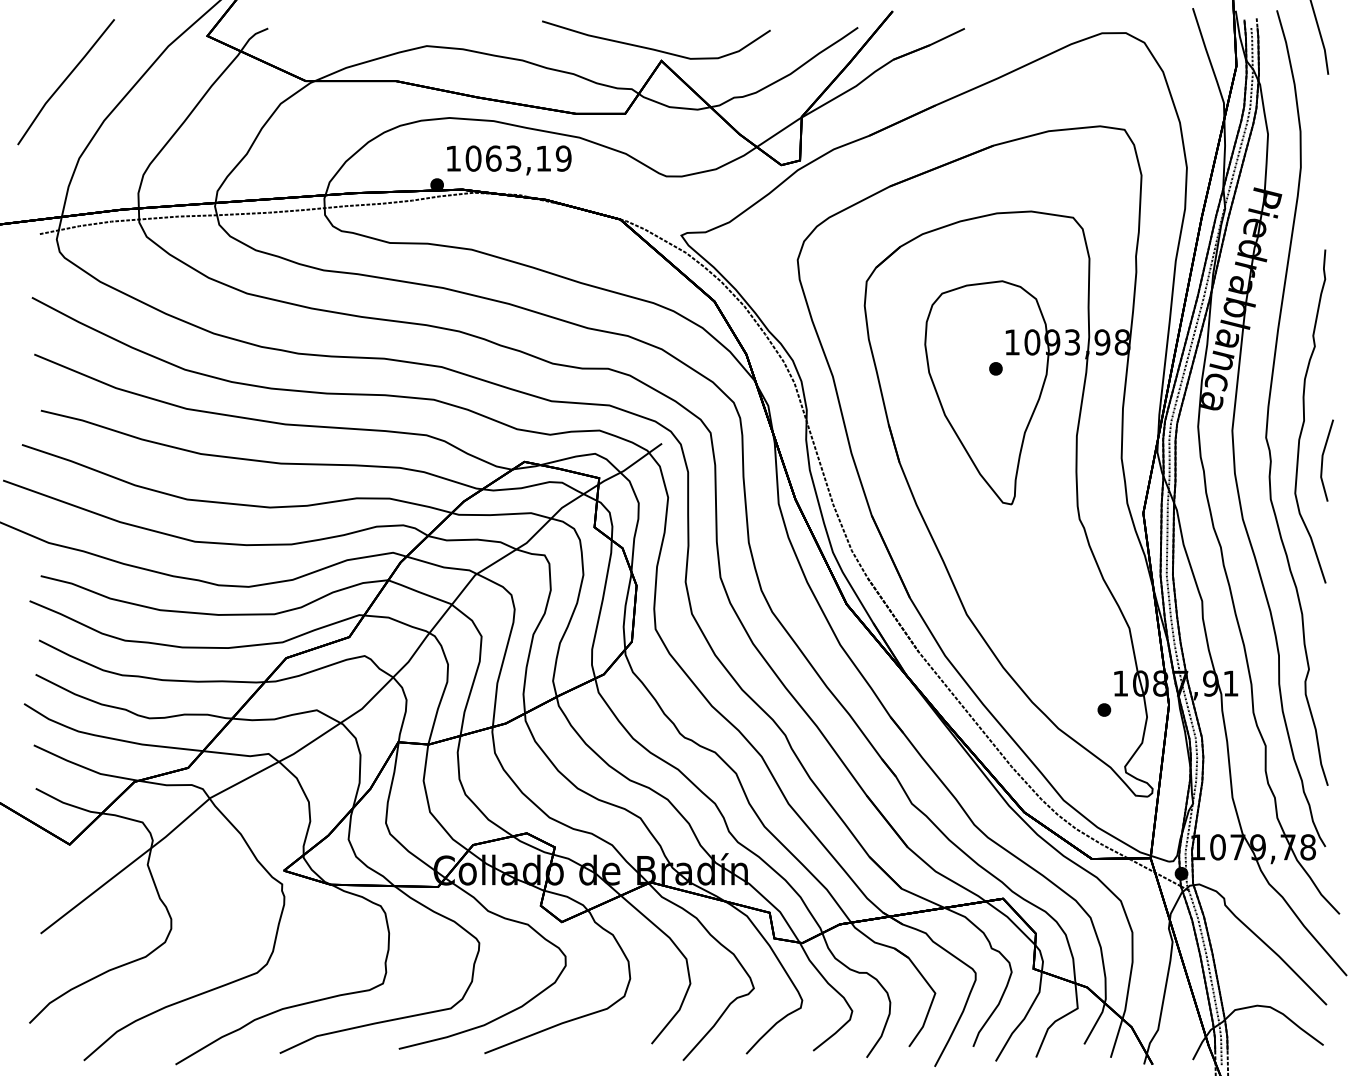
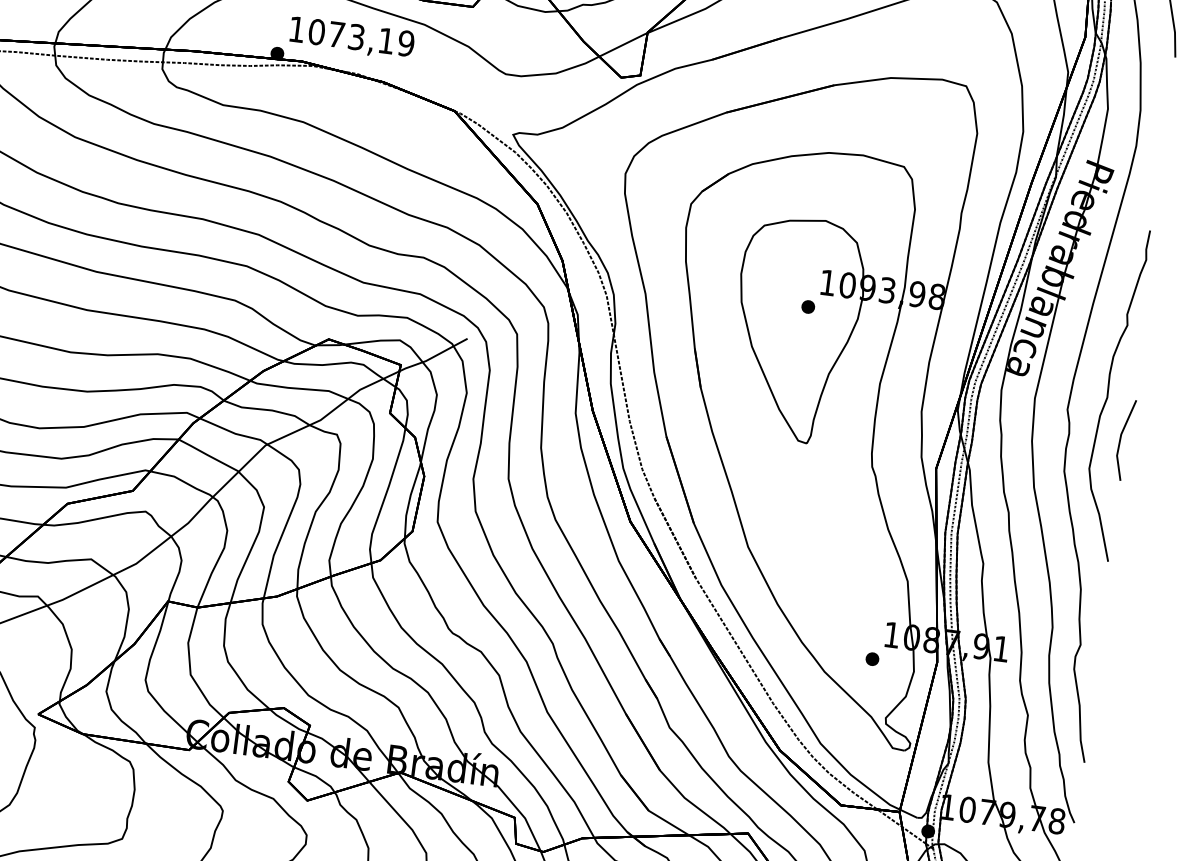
text: (493, 158) -> (336, 34), 1063,19 -> 1073,19

